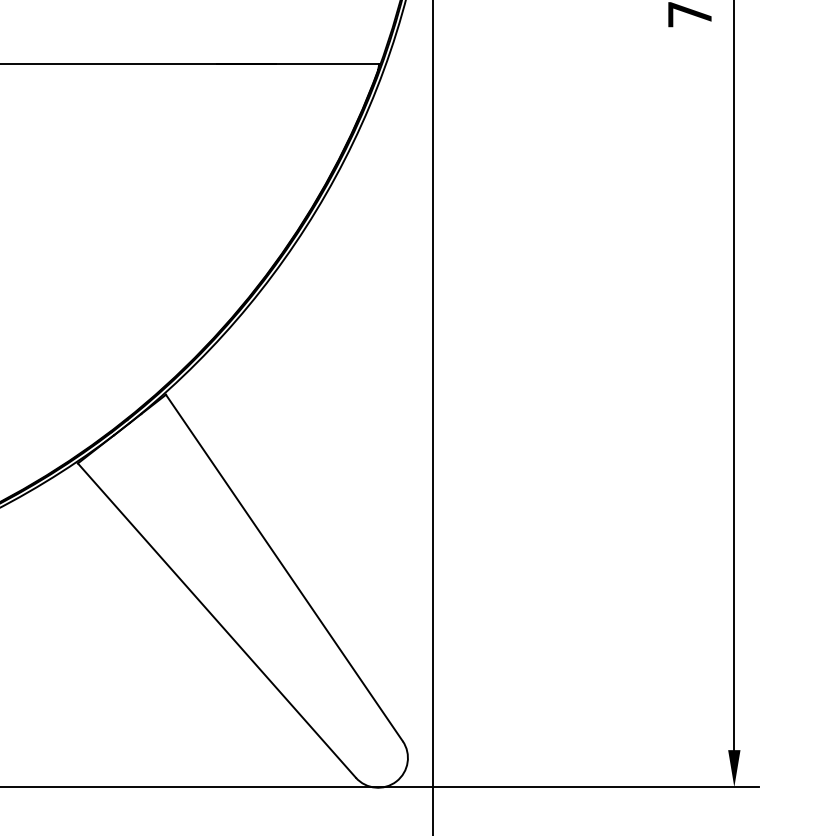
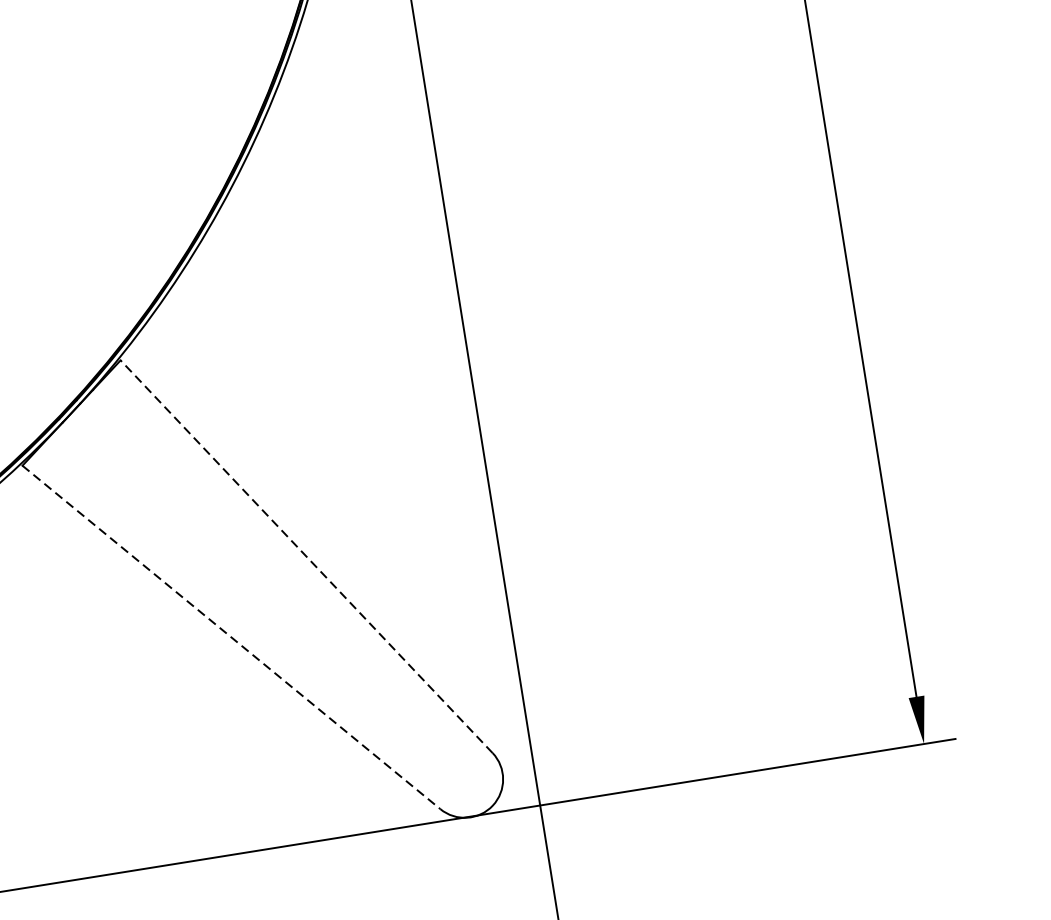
line: (284, 567) -> (306, 556), solid -> dashed
line: (216, 620) -> (230, 637), solid -> dashed

